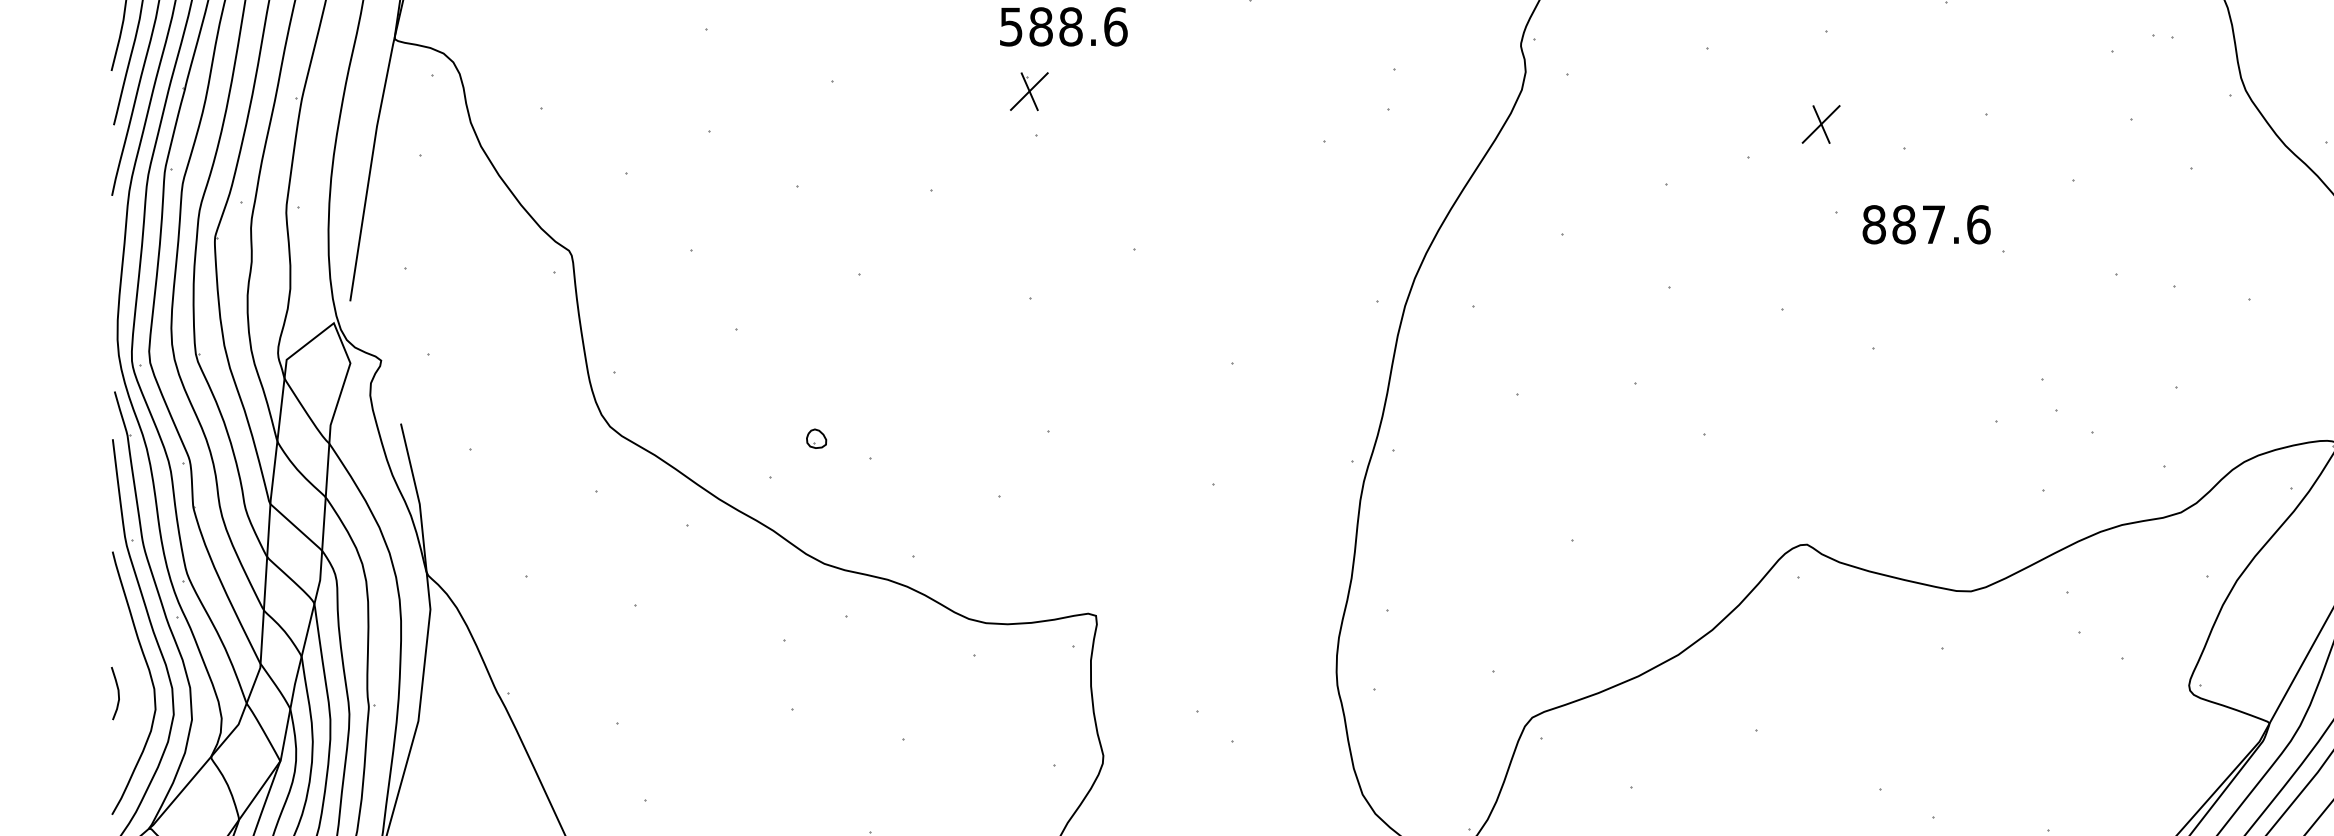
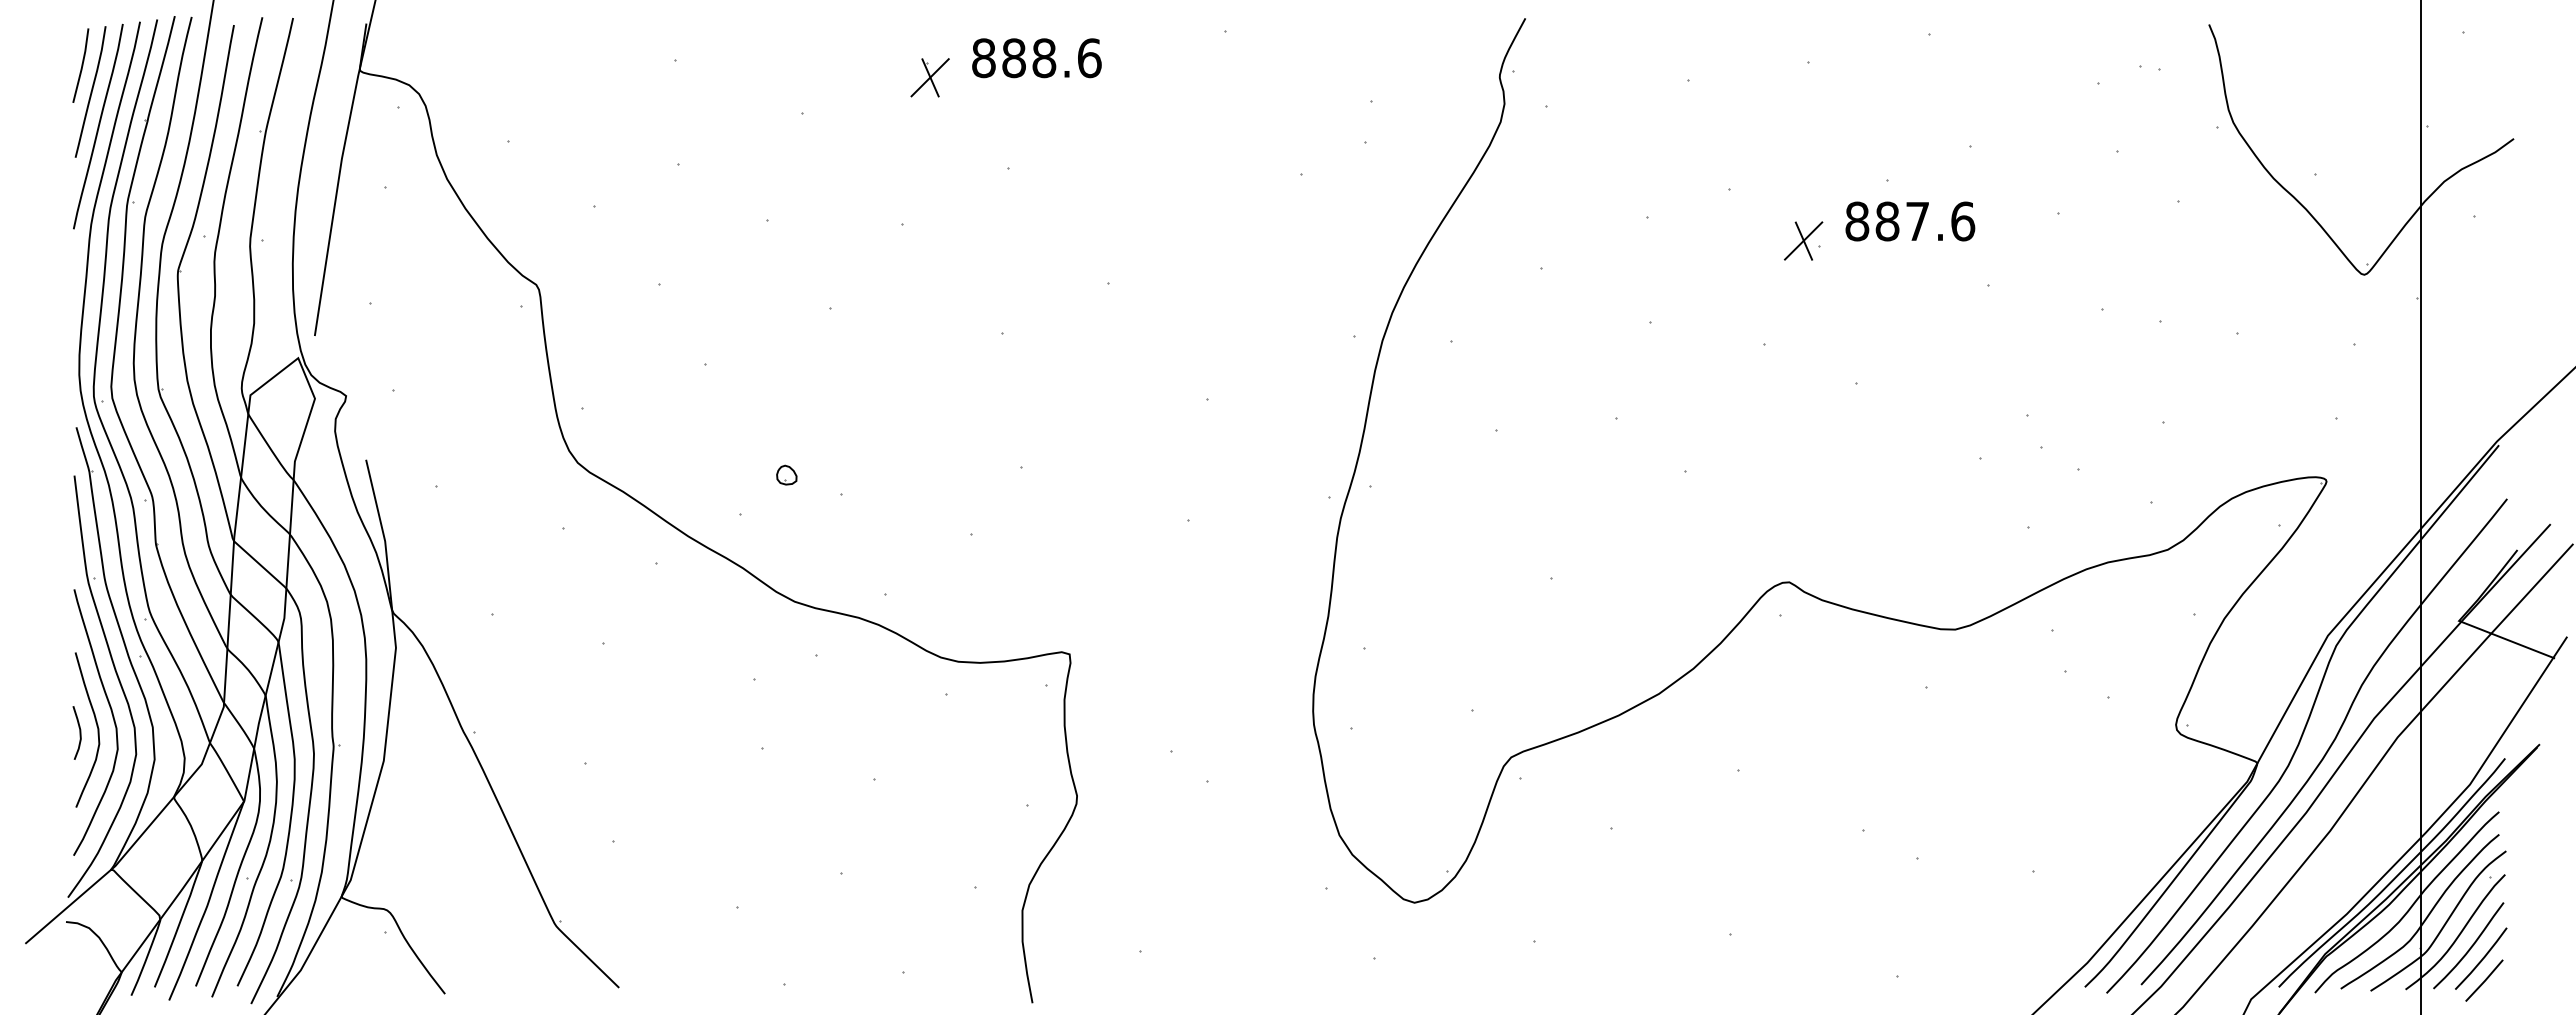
text: (1010, 27) -> (983, 58), 588.6 -> 888.6
part: (1028, 91) -> (929, 77), moved
part: (1821, 123) -> (1803, 240), moved
text: (1926, 224) -> (1910, 221), moved
curve: (134, 687) -> (96, 726), added

